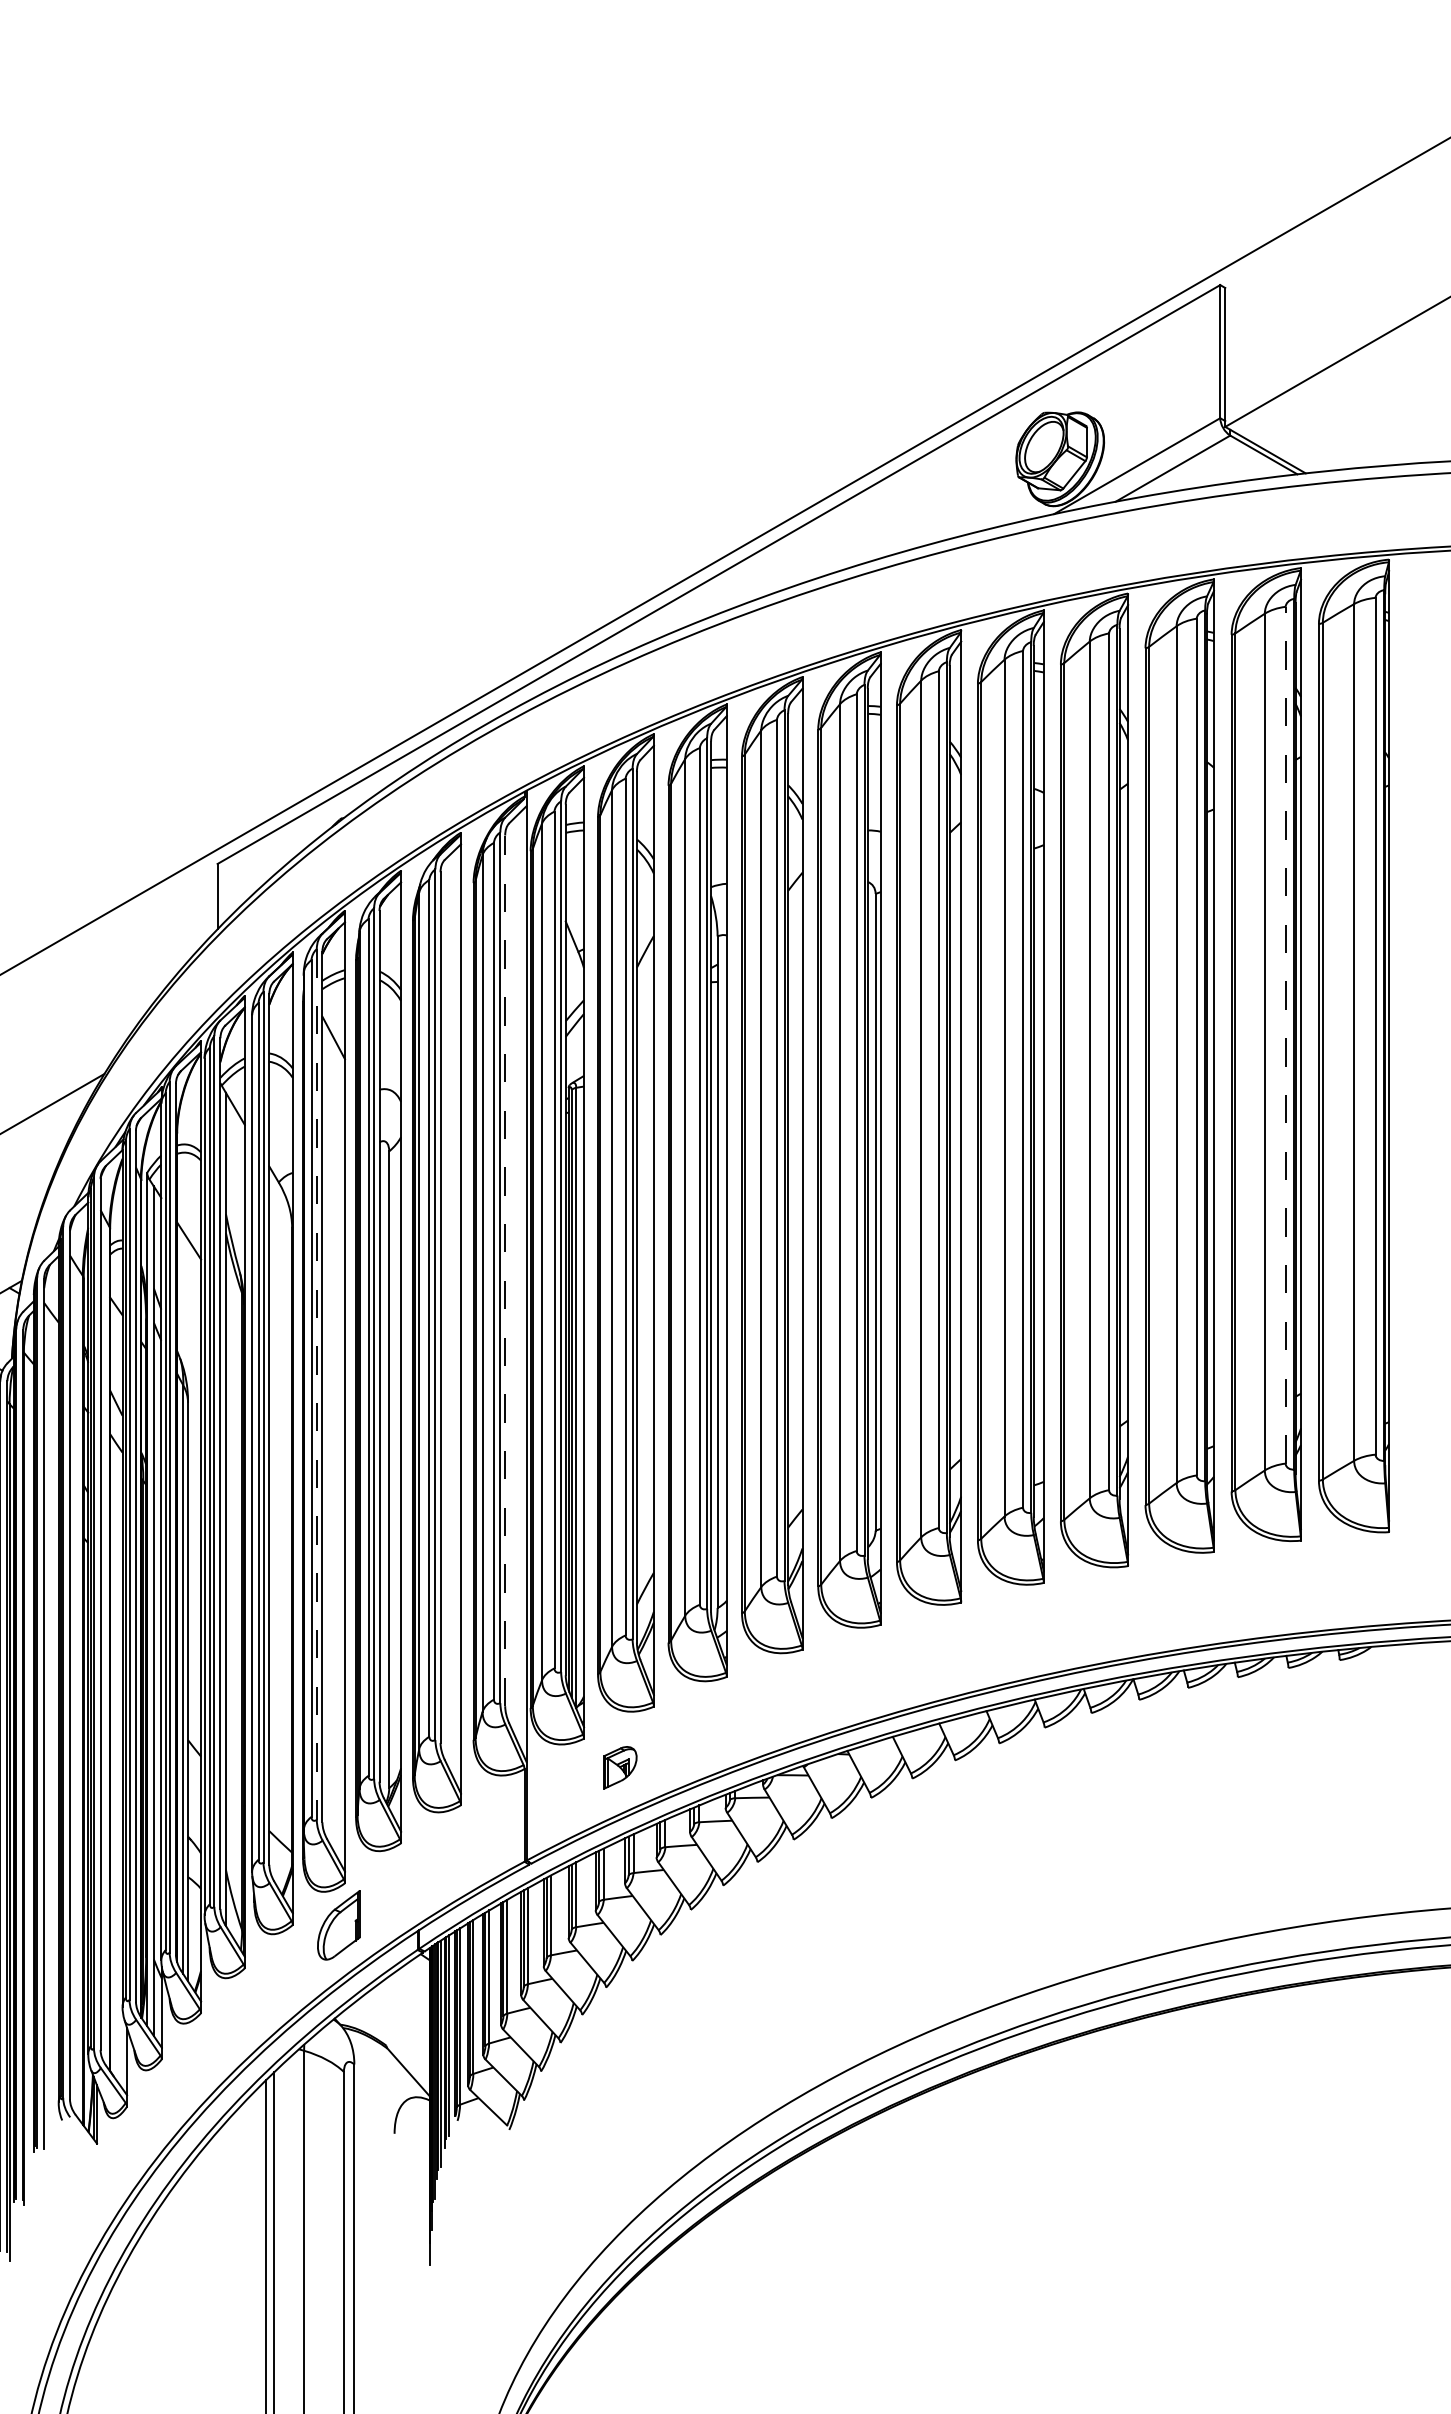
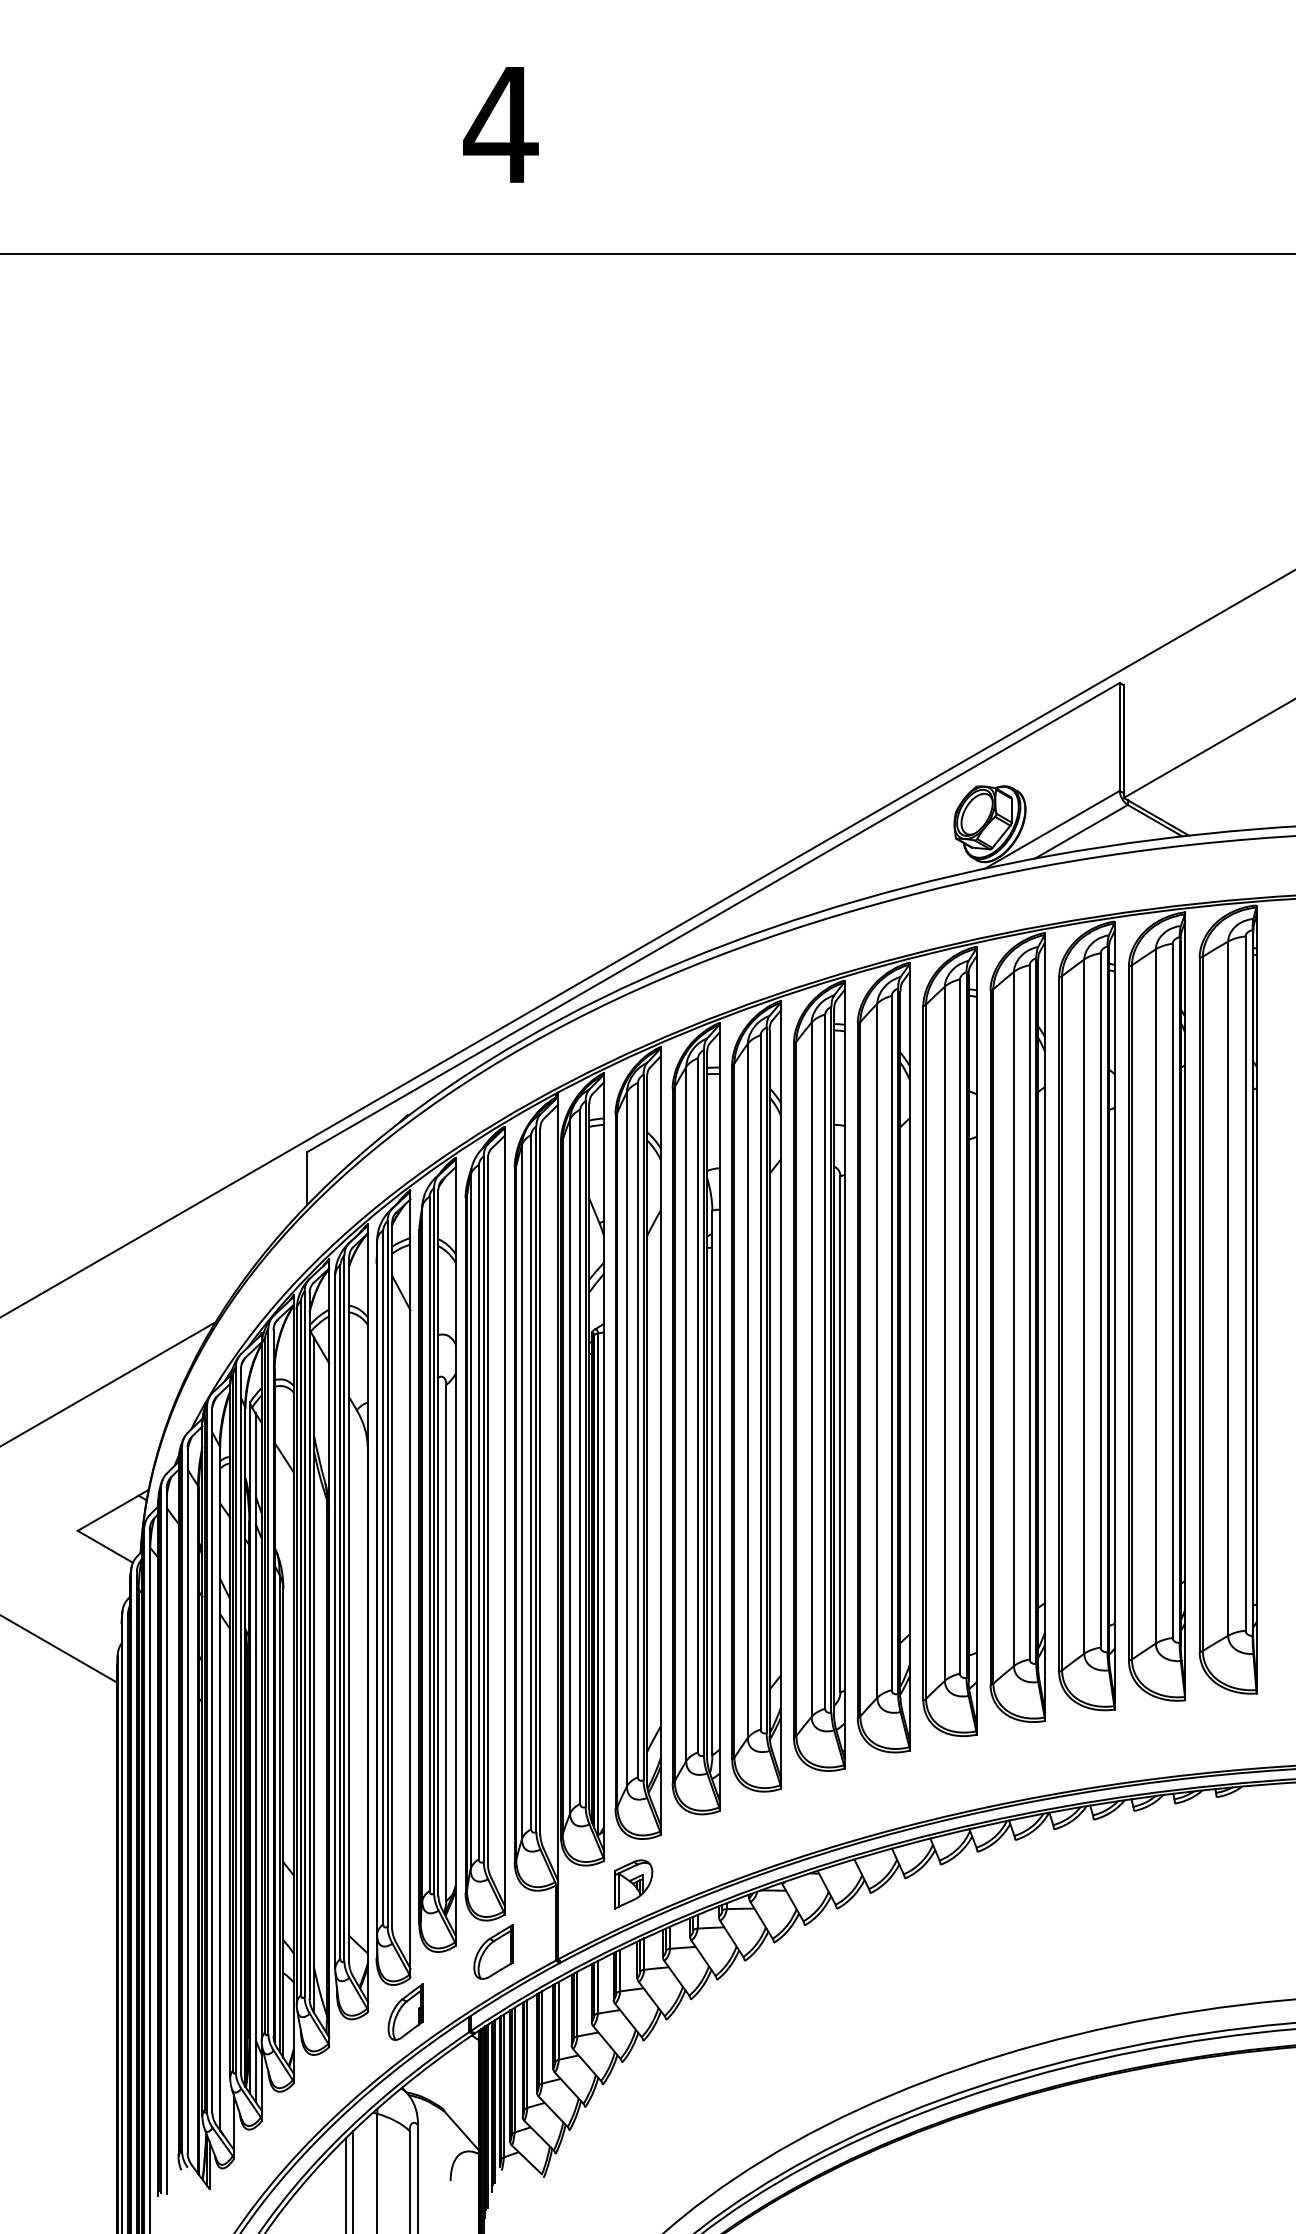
line: (1285, 1034) -> (1172, 1290), dashed -> solid
line: (505, 1270) -> (540, 1481), dashed -> solid
line: (316, 1384) -> (387, 1573), dashed -> solid
part: (620, 1767) -> (633, 1884), size x1.43
part: (447, 1850) -> (493, 1951), added

